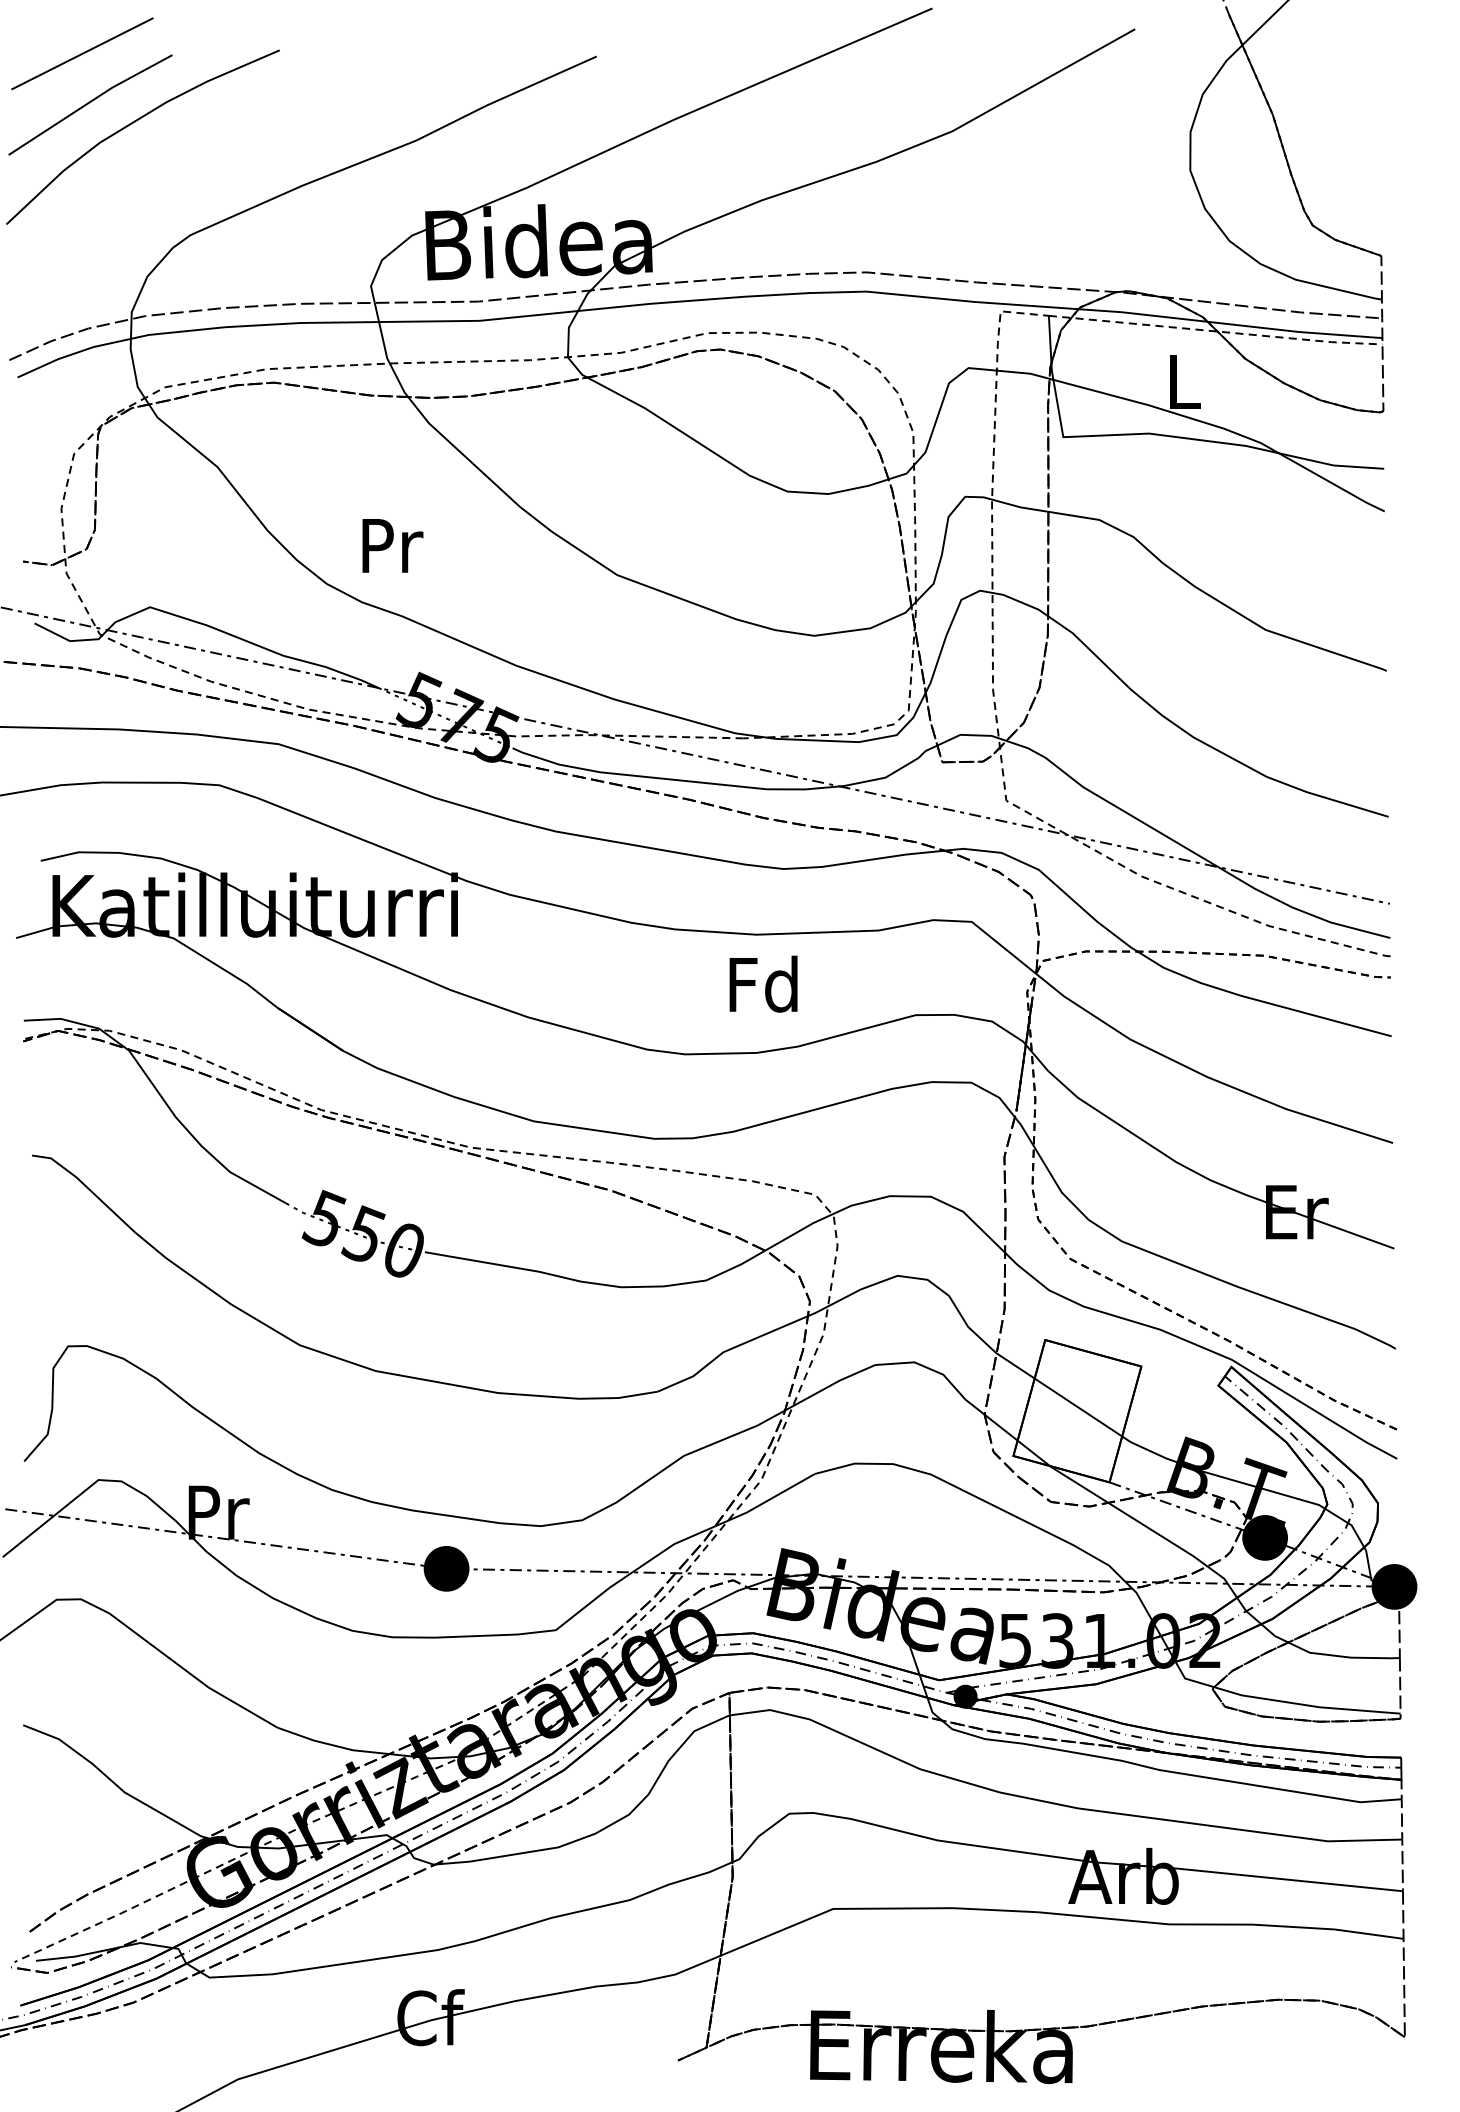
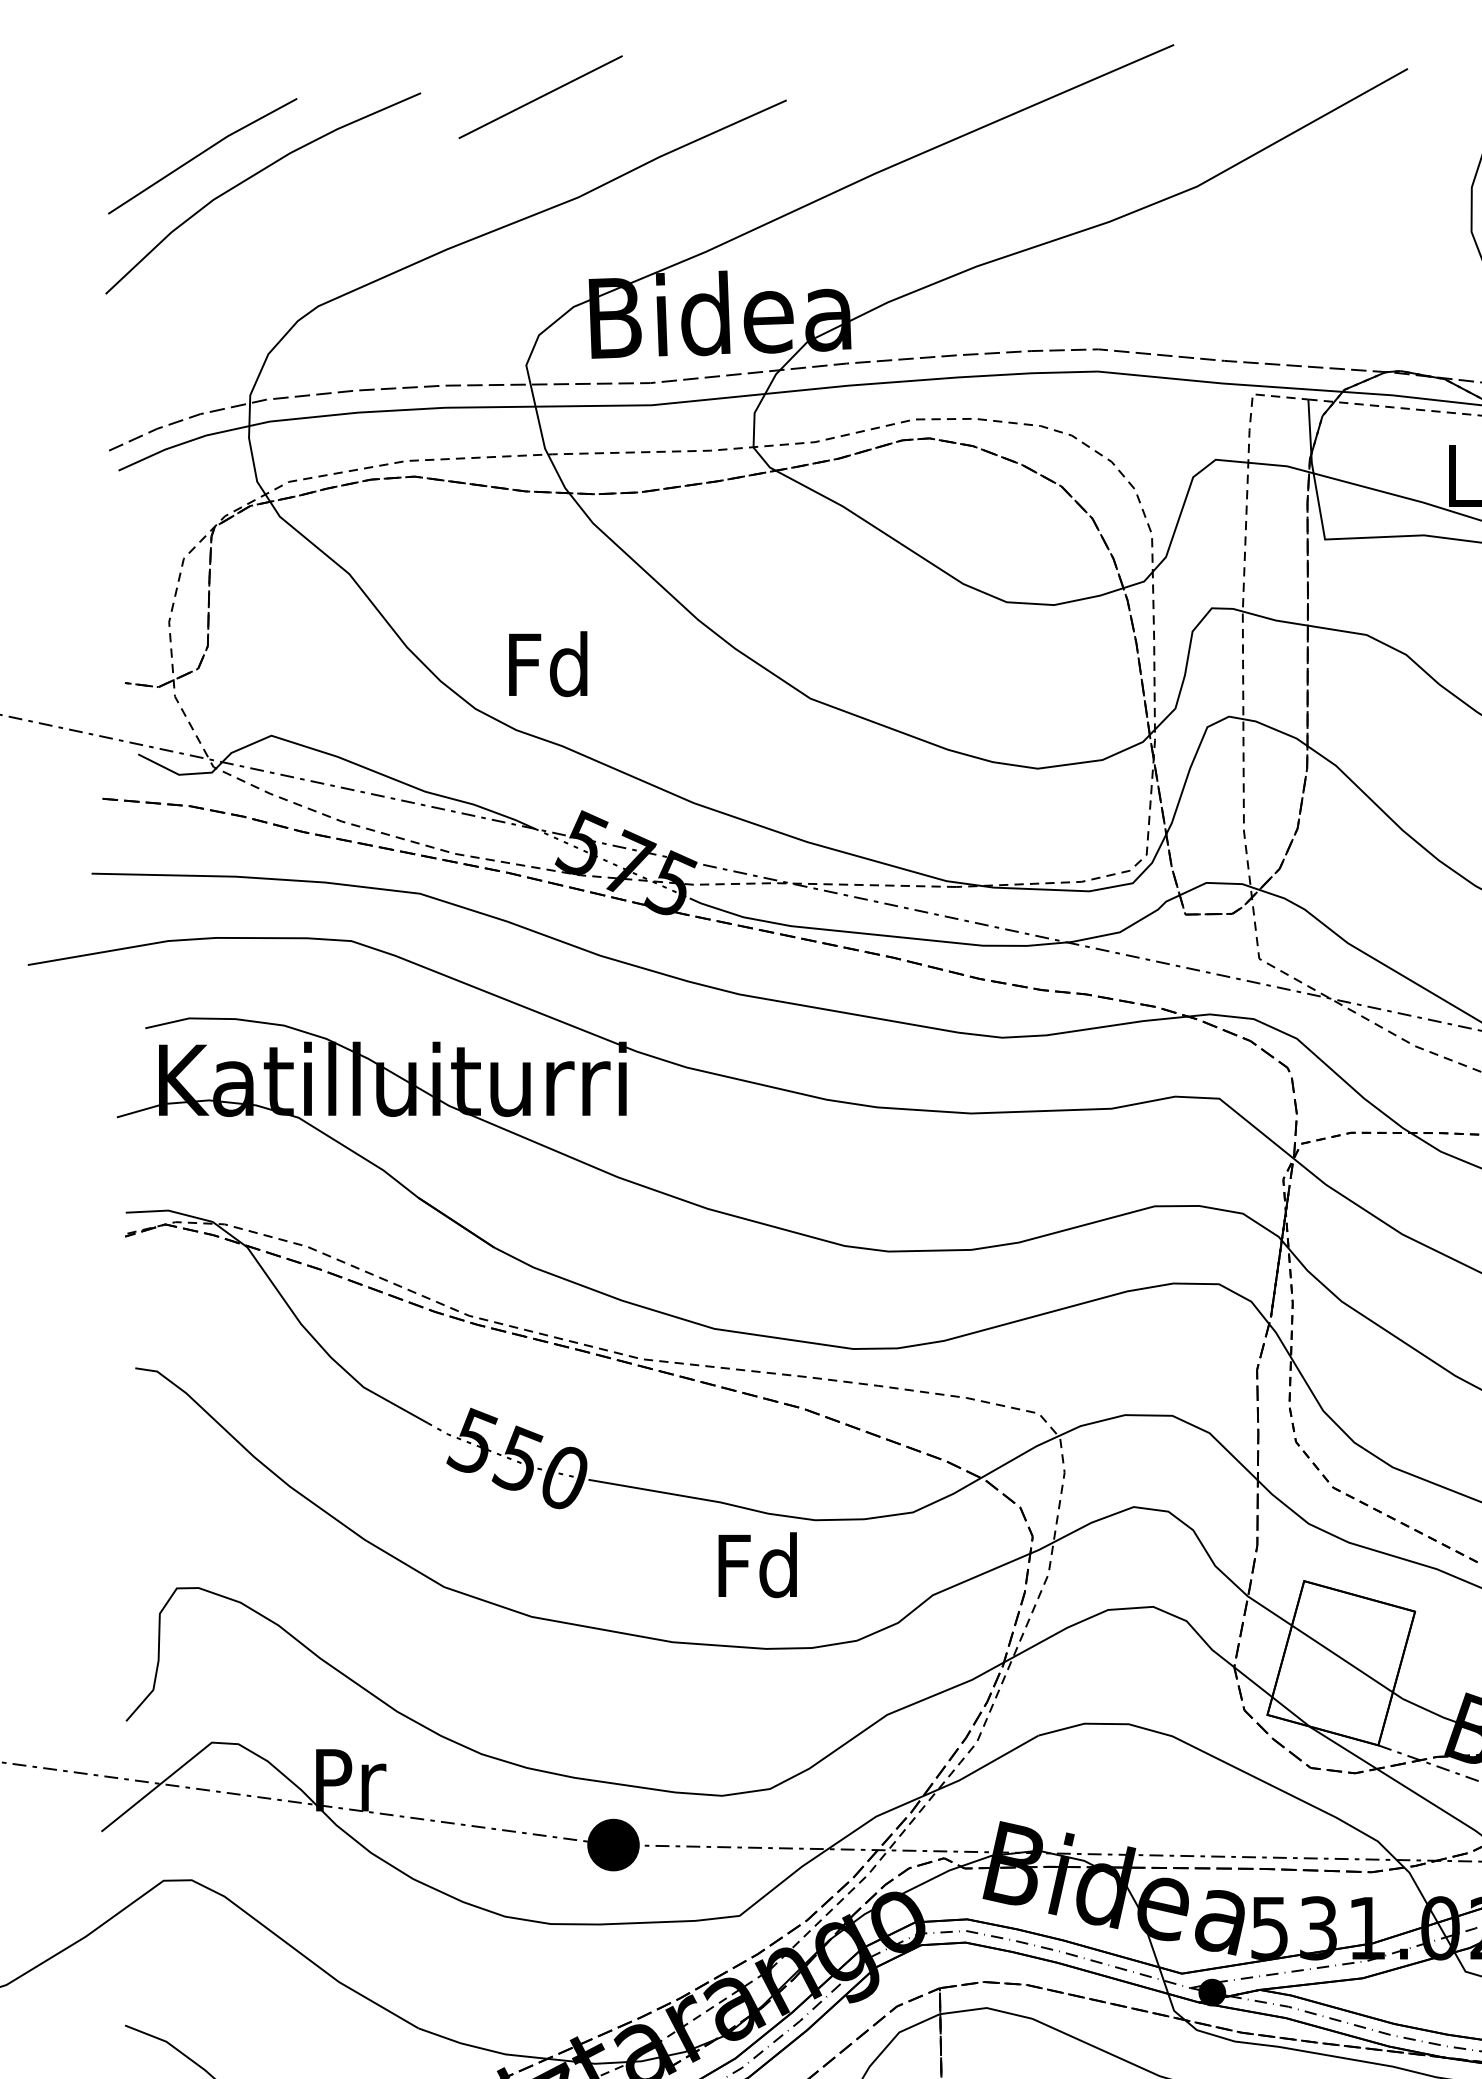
line: (82, 53) -> (540, 96), moved
text: (389, 544) -> (547, 663), Pr -> Fd
text: (763, 983) -> (757, 1564), moved

